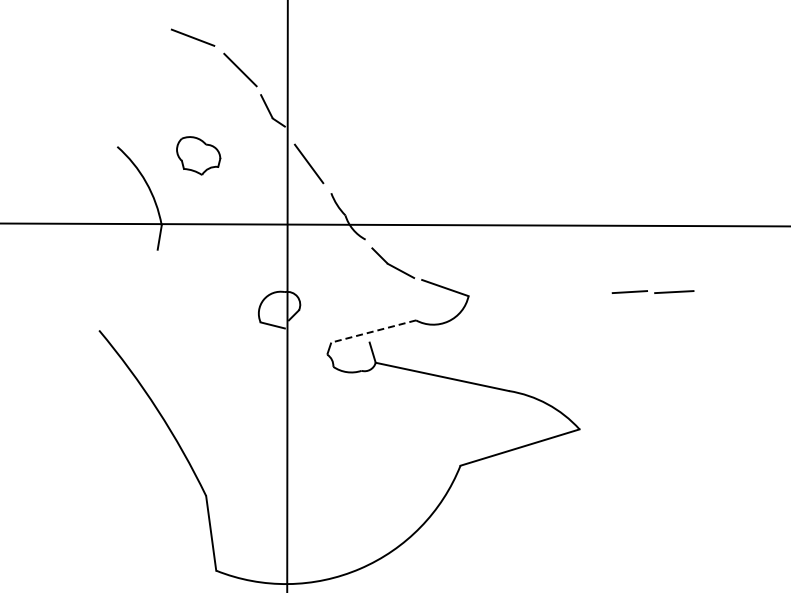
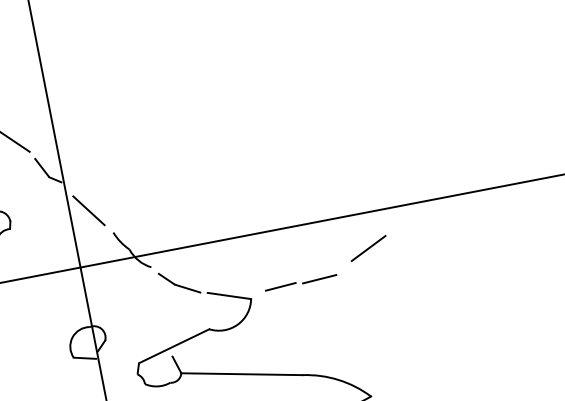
line: (608, 265) -> (368, 248), added
part: (652, 291) -> (300, 282), moved
line: (373, 331) -> (174, 346), dashed -> solid

